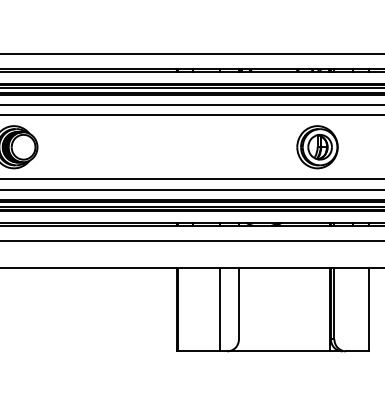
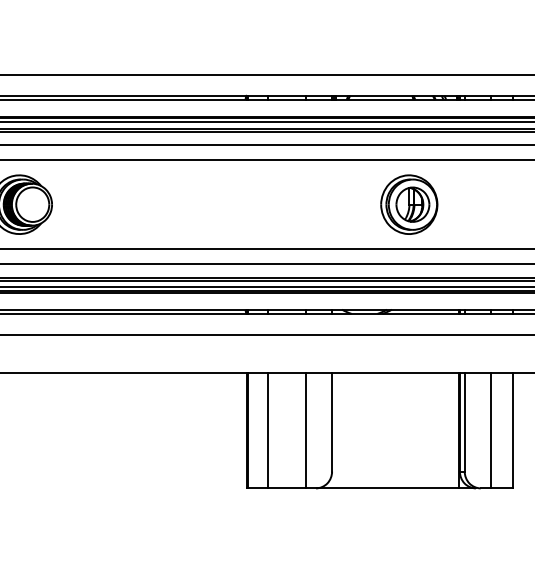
part: (317, 147) -> (409, 205), moved
line: (192, 309) -> (267, 430), added
line: (353, 309) -> (491, 430), added

